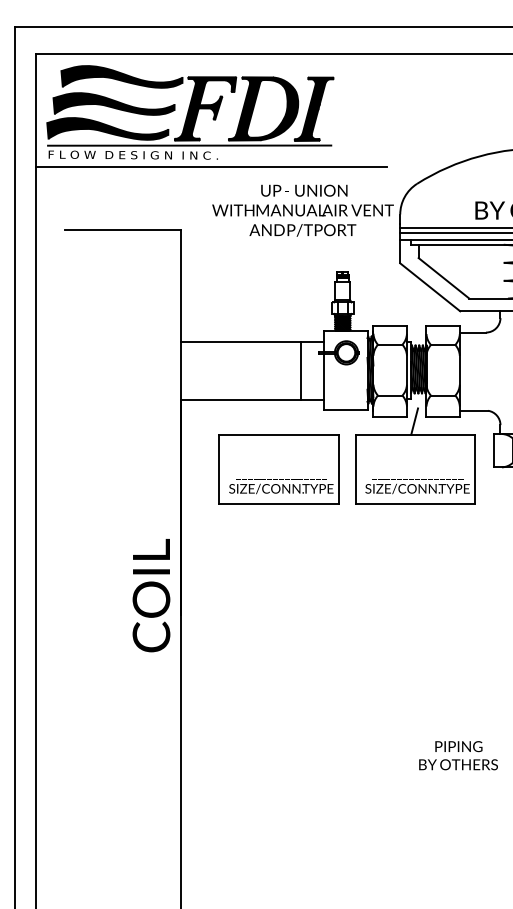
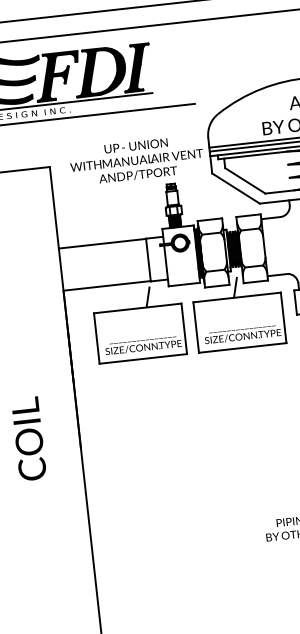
text: (302, 210) -> (136, 160), moved
line: (294, 421) -> (147, 297), added
text: (151, 595) -> (29, 438), moved

